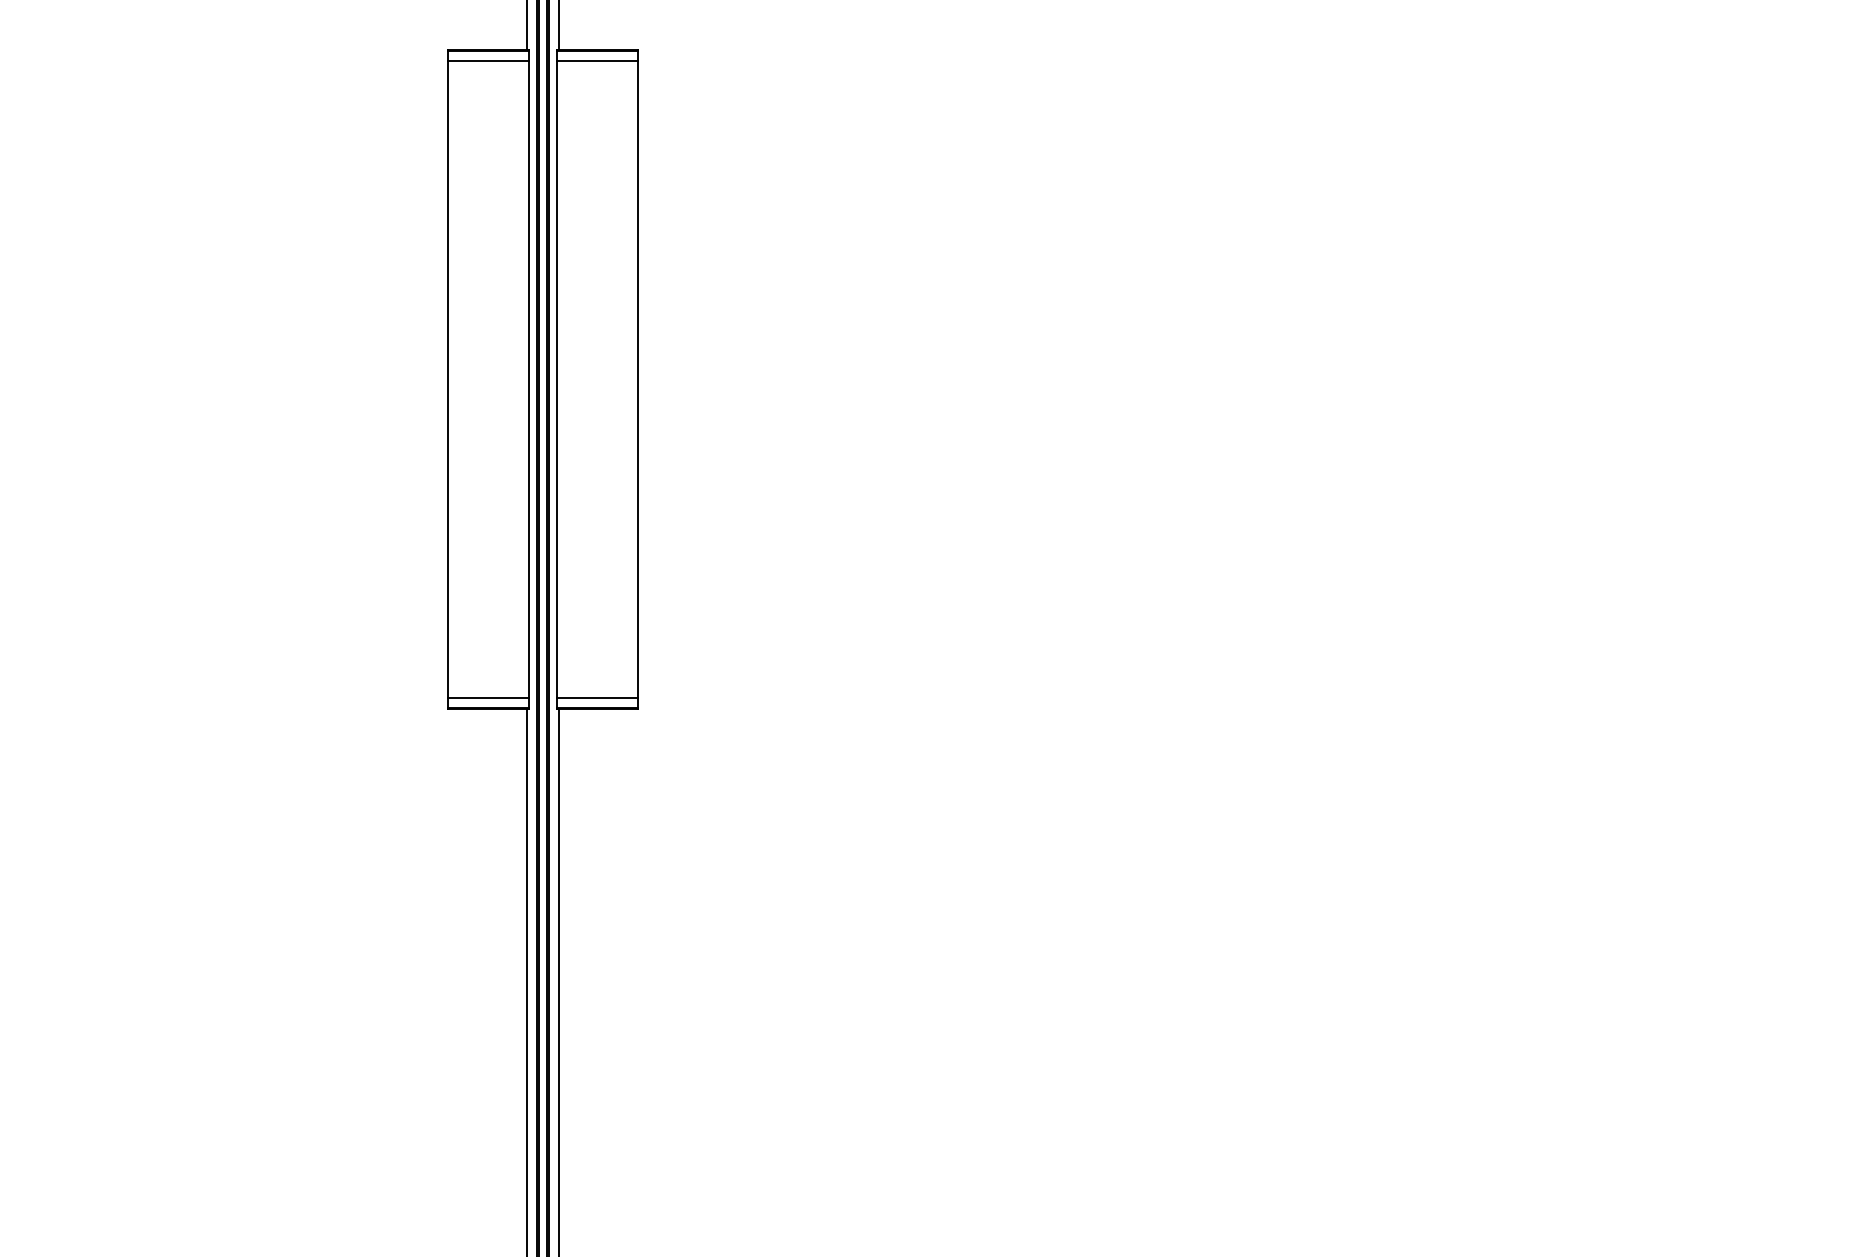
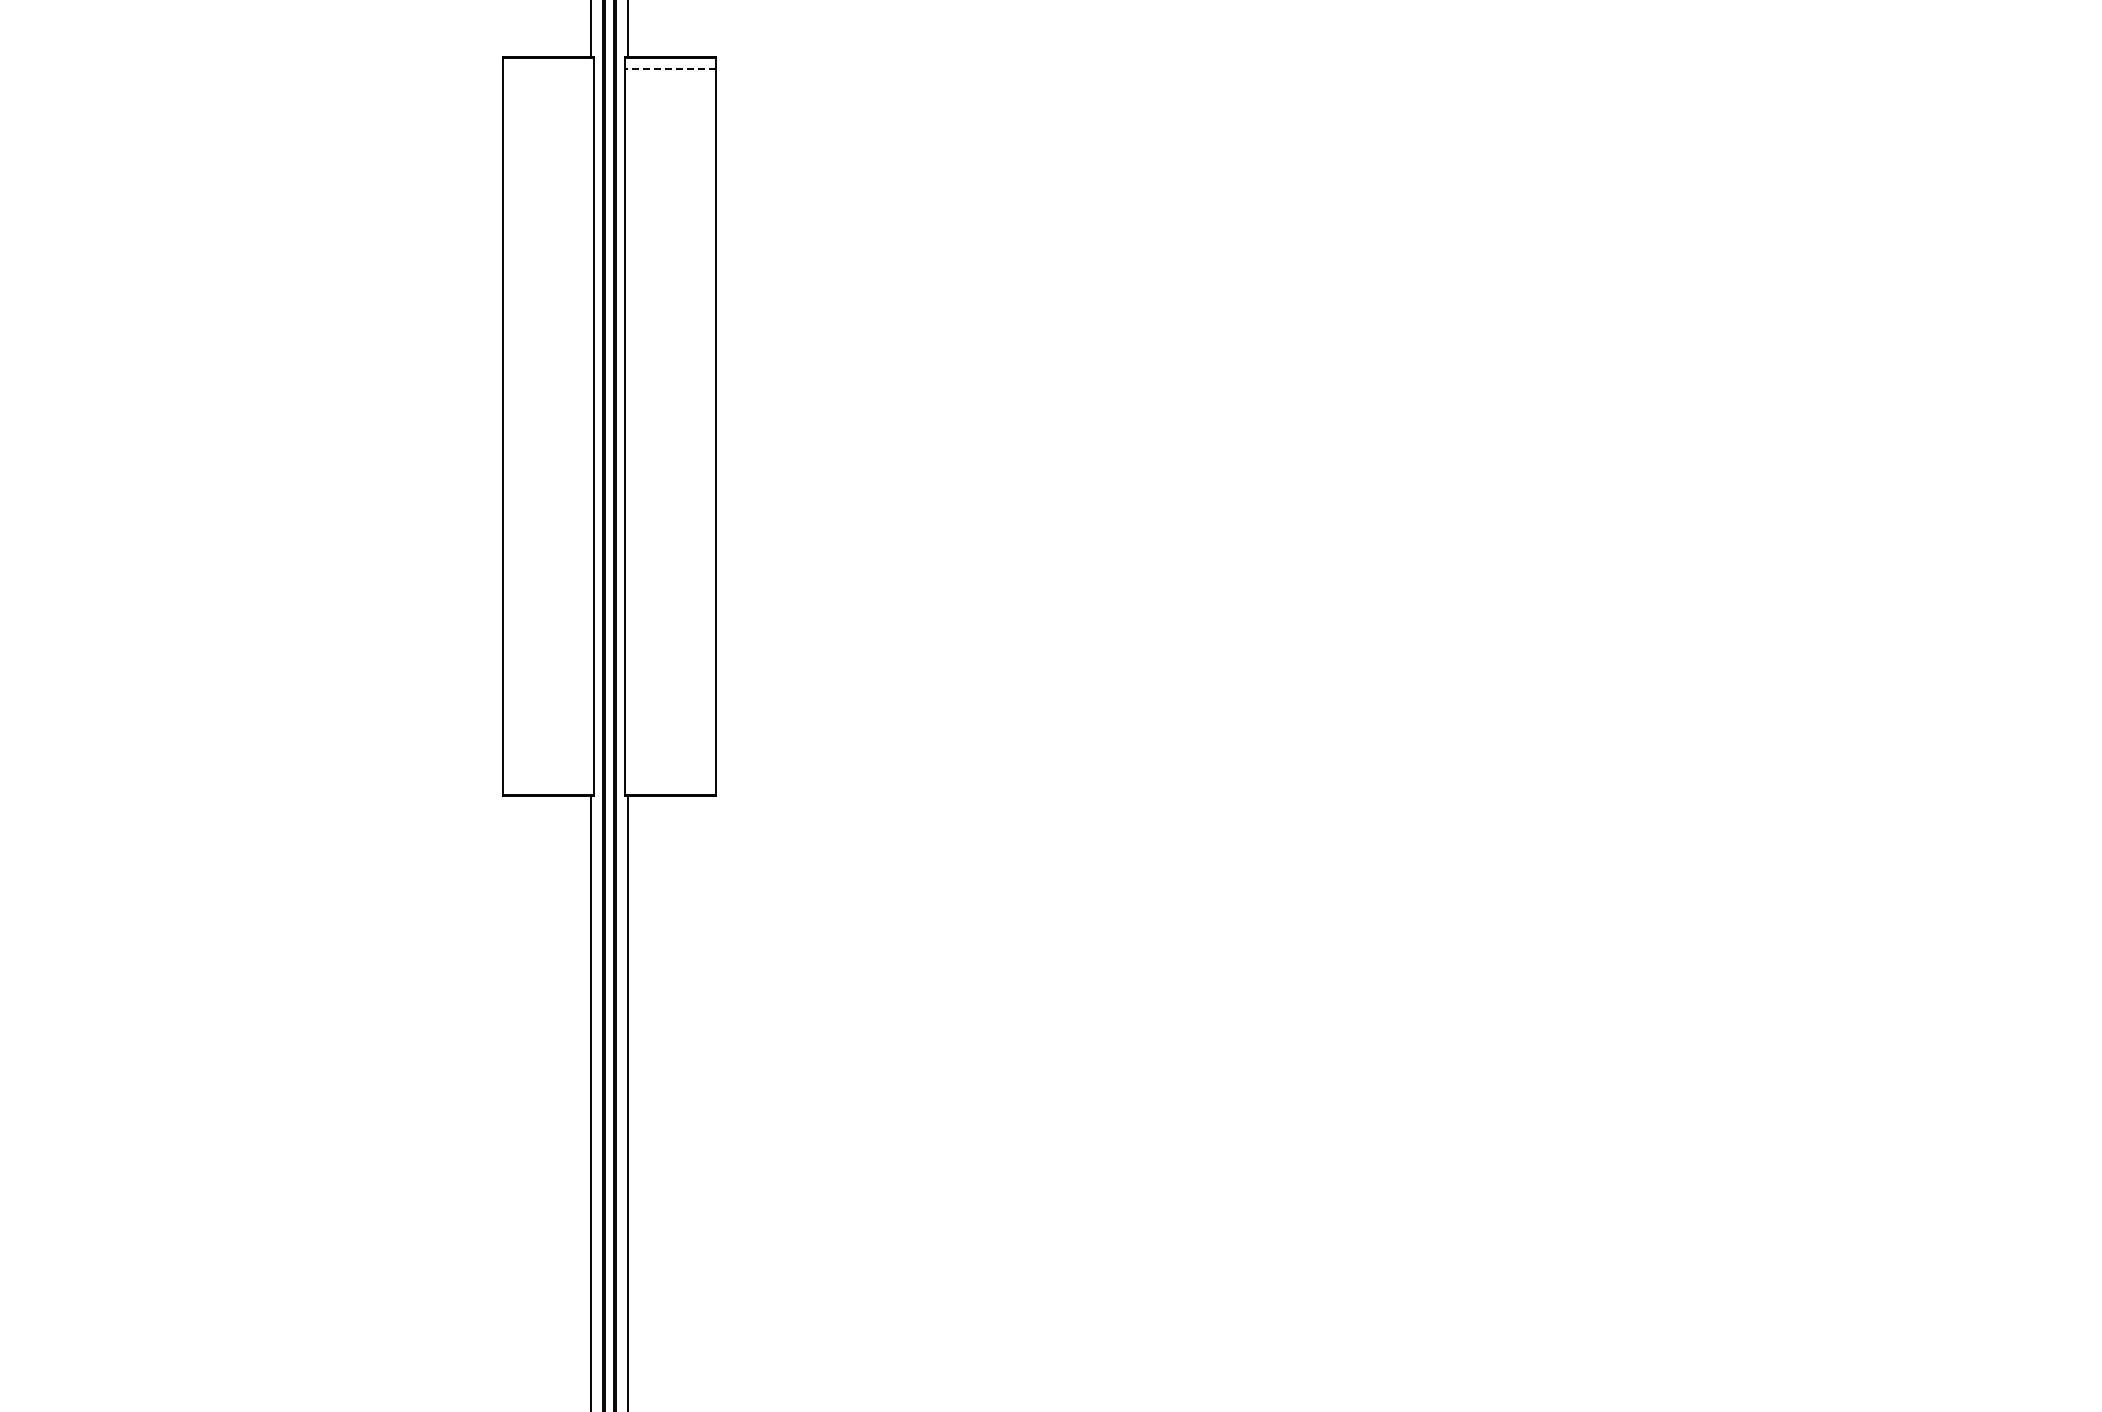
line: (487, 60) -> (547, 68), removed
line: (597, 60) -> (670, 68), solid -> dashed
line: (487, 698) -> (547, 784), removed
line: (596, 698) -> (669, 784), removed

